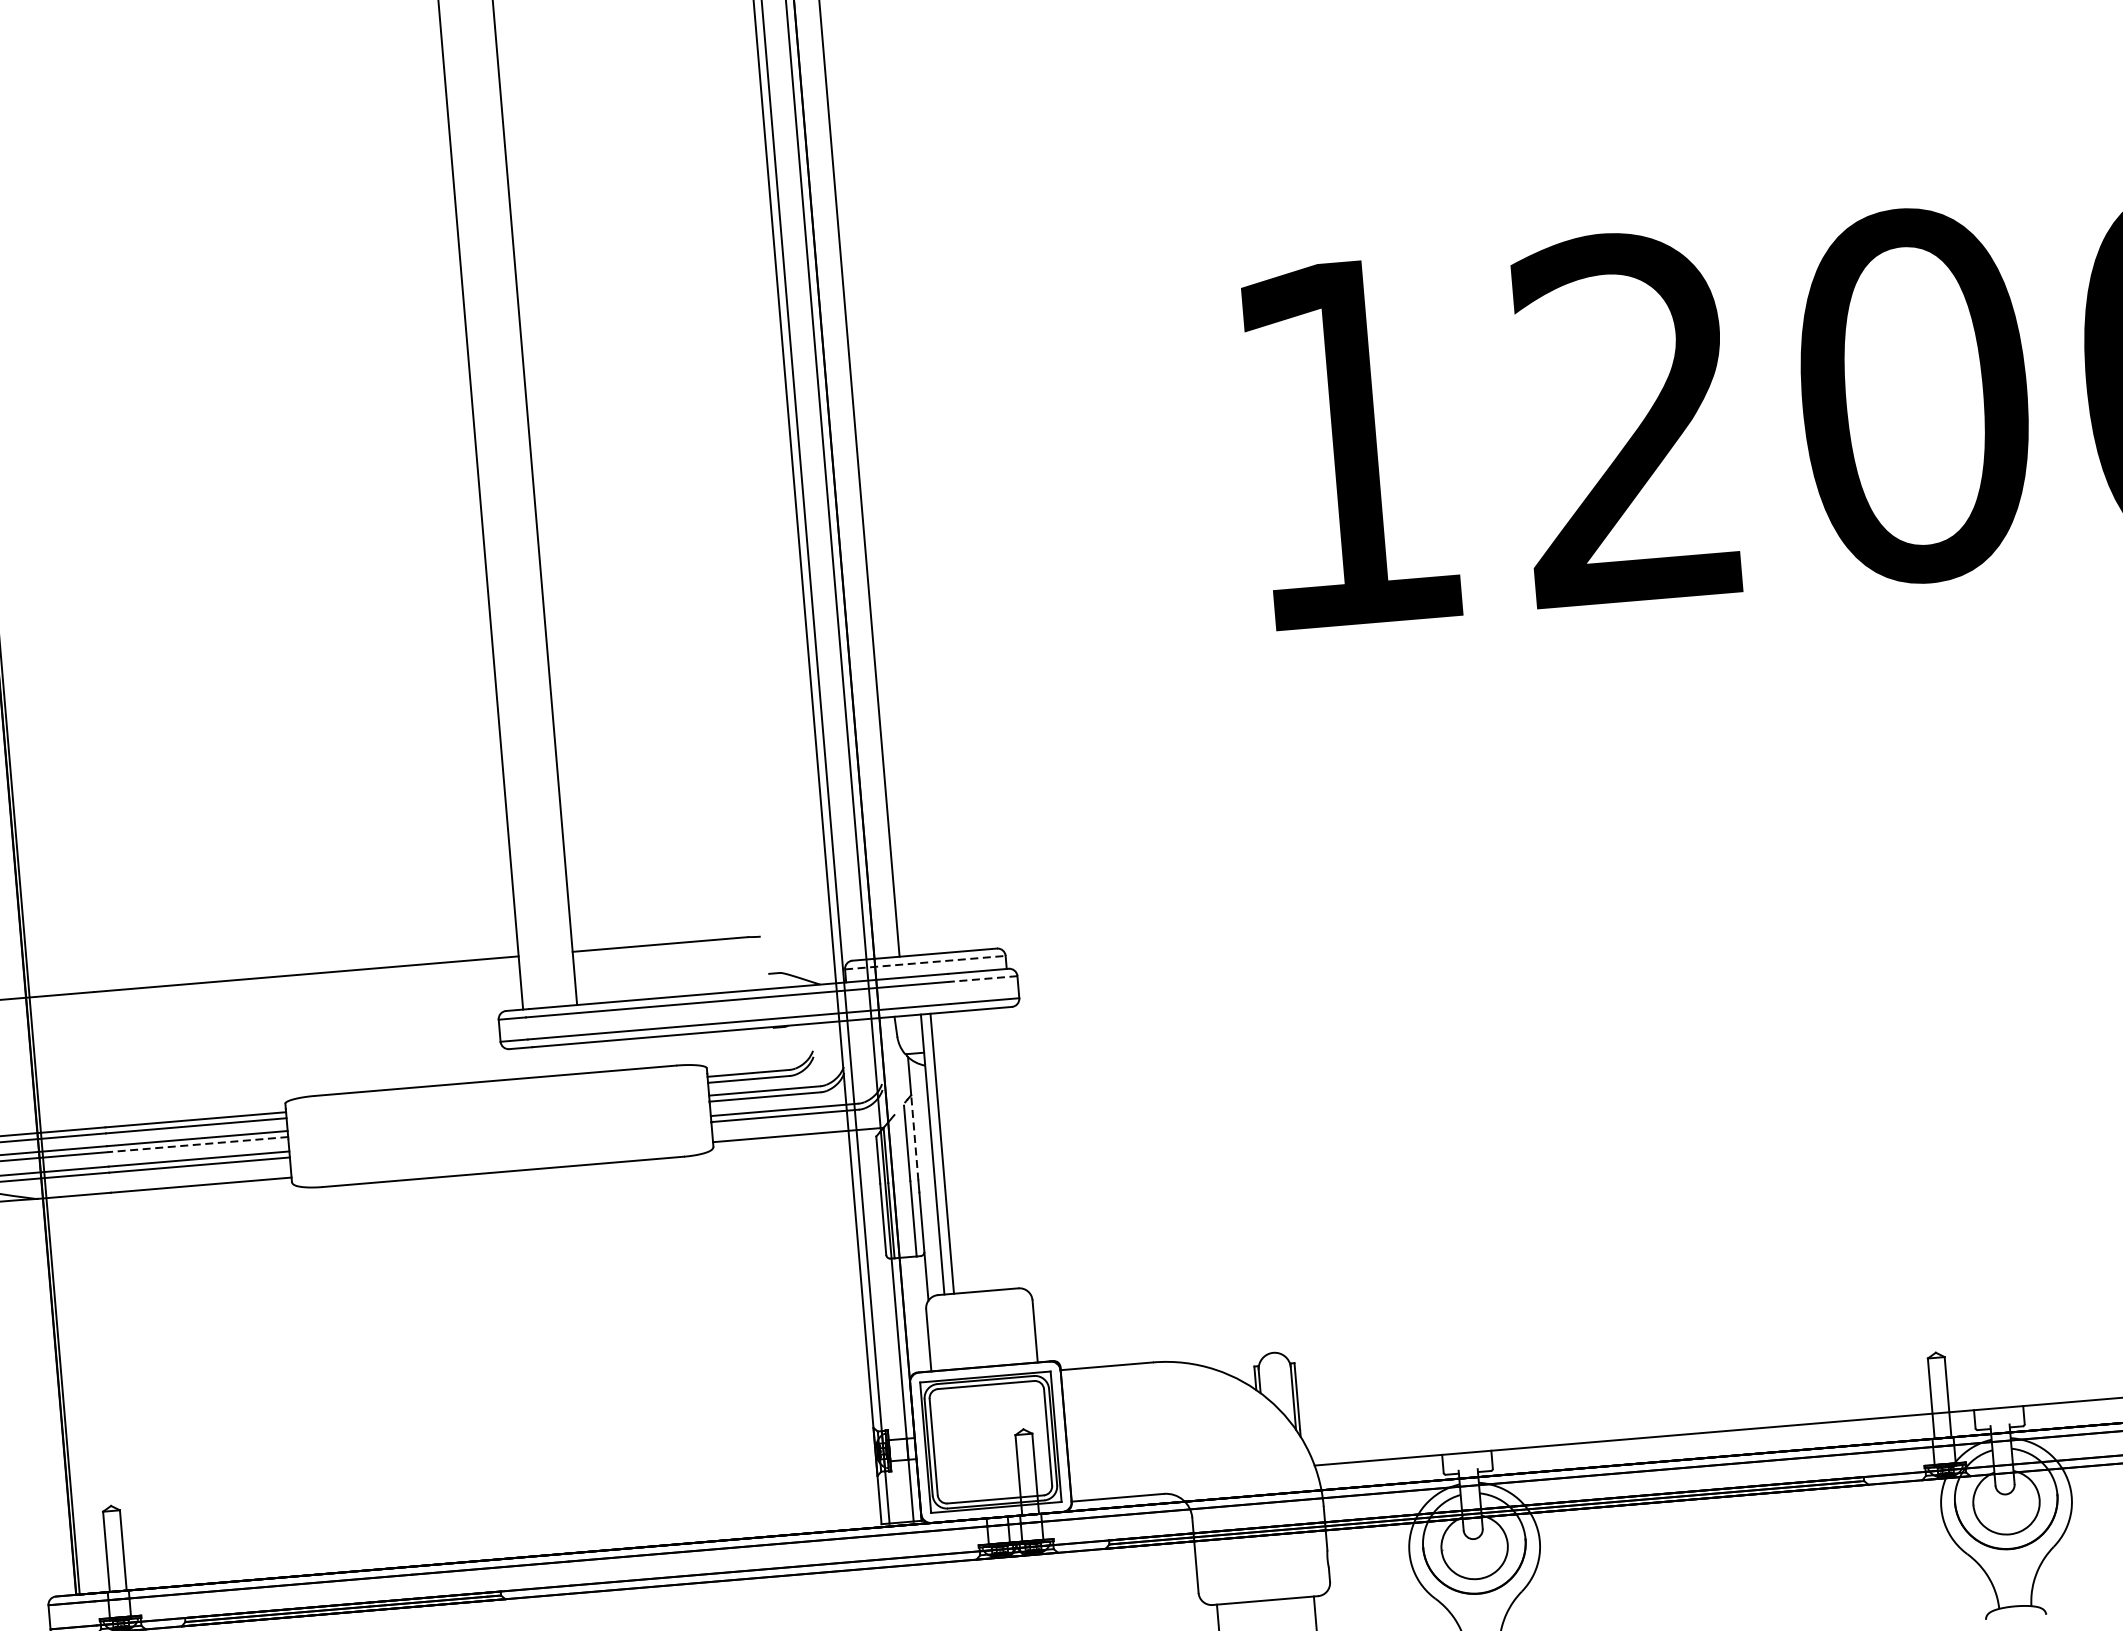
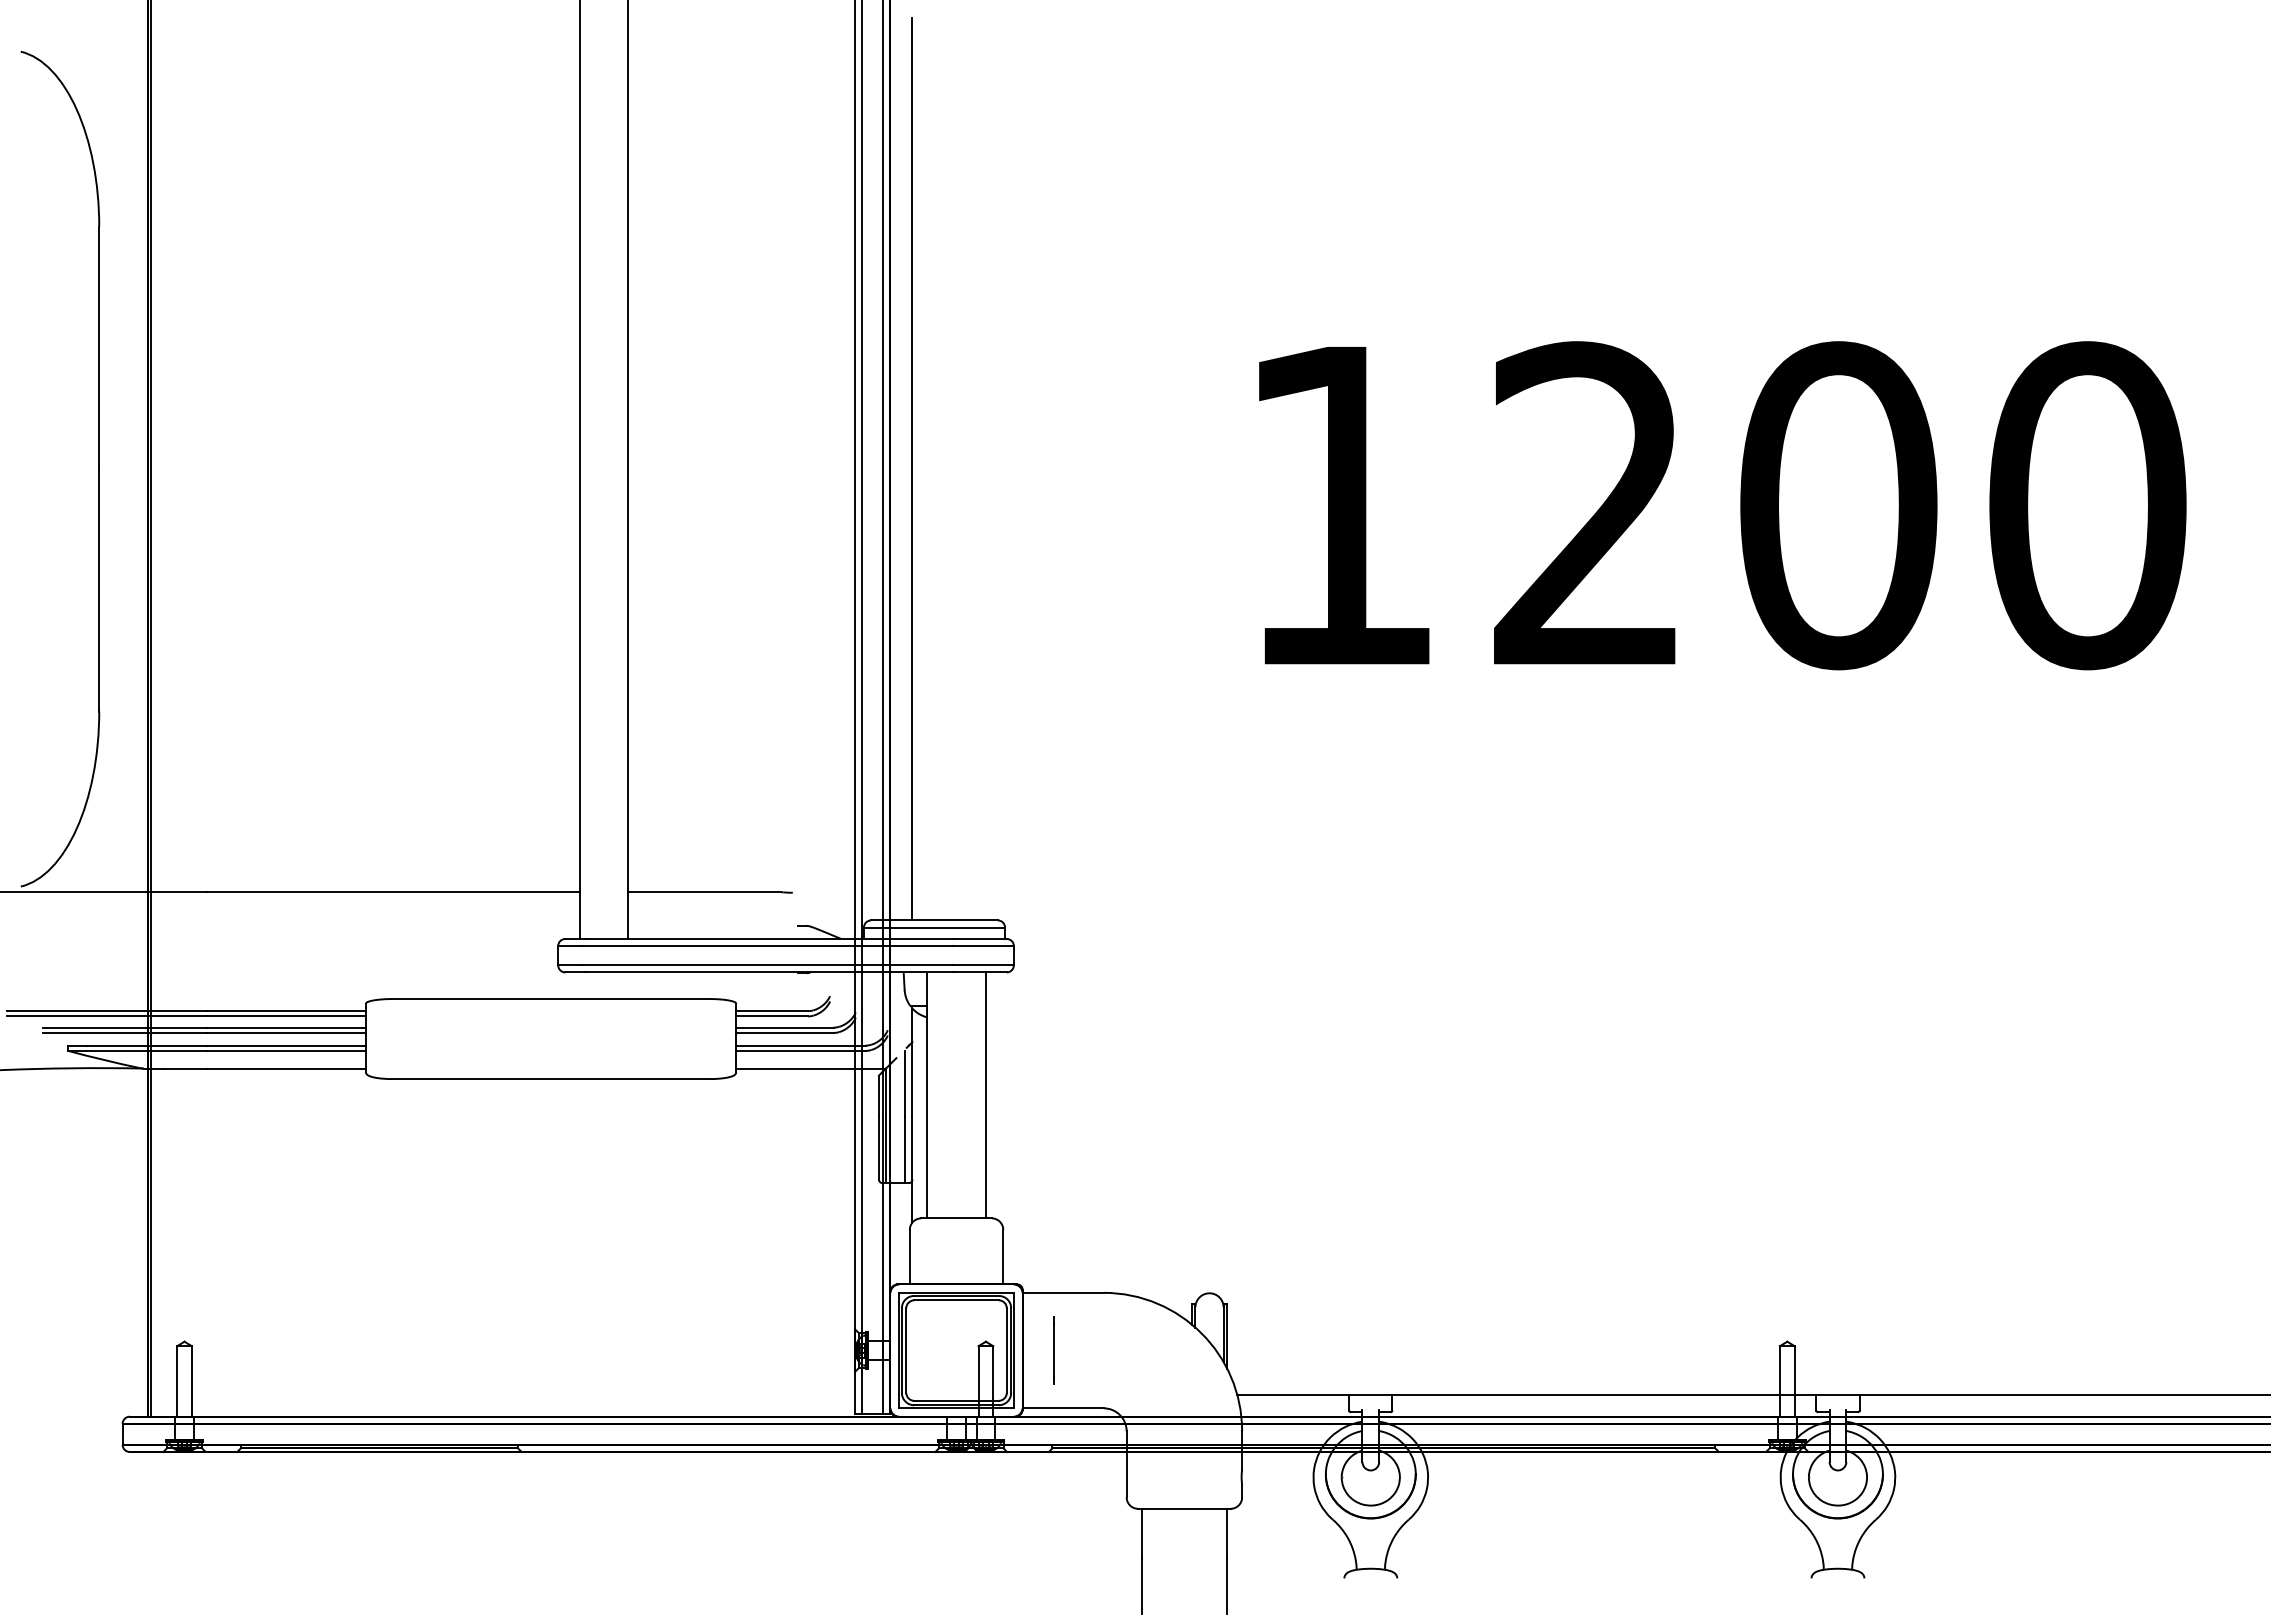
line: (925, 962) -> (934, 927), dashed -> solid
line: (982, 979) -> (983, 946), dashed -> solid
line: (914, 1137) -> (912, 1079), dashed -> solid
line: (197, 1144) -> (286, 1032), dashed -> solid
line: (942, 1153) -> (986, 1095), moved
line: (1101, 1432) -> (1053, 1350), added

